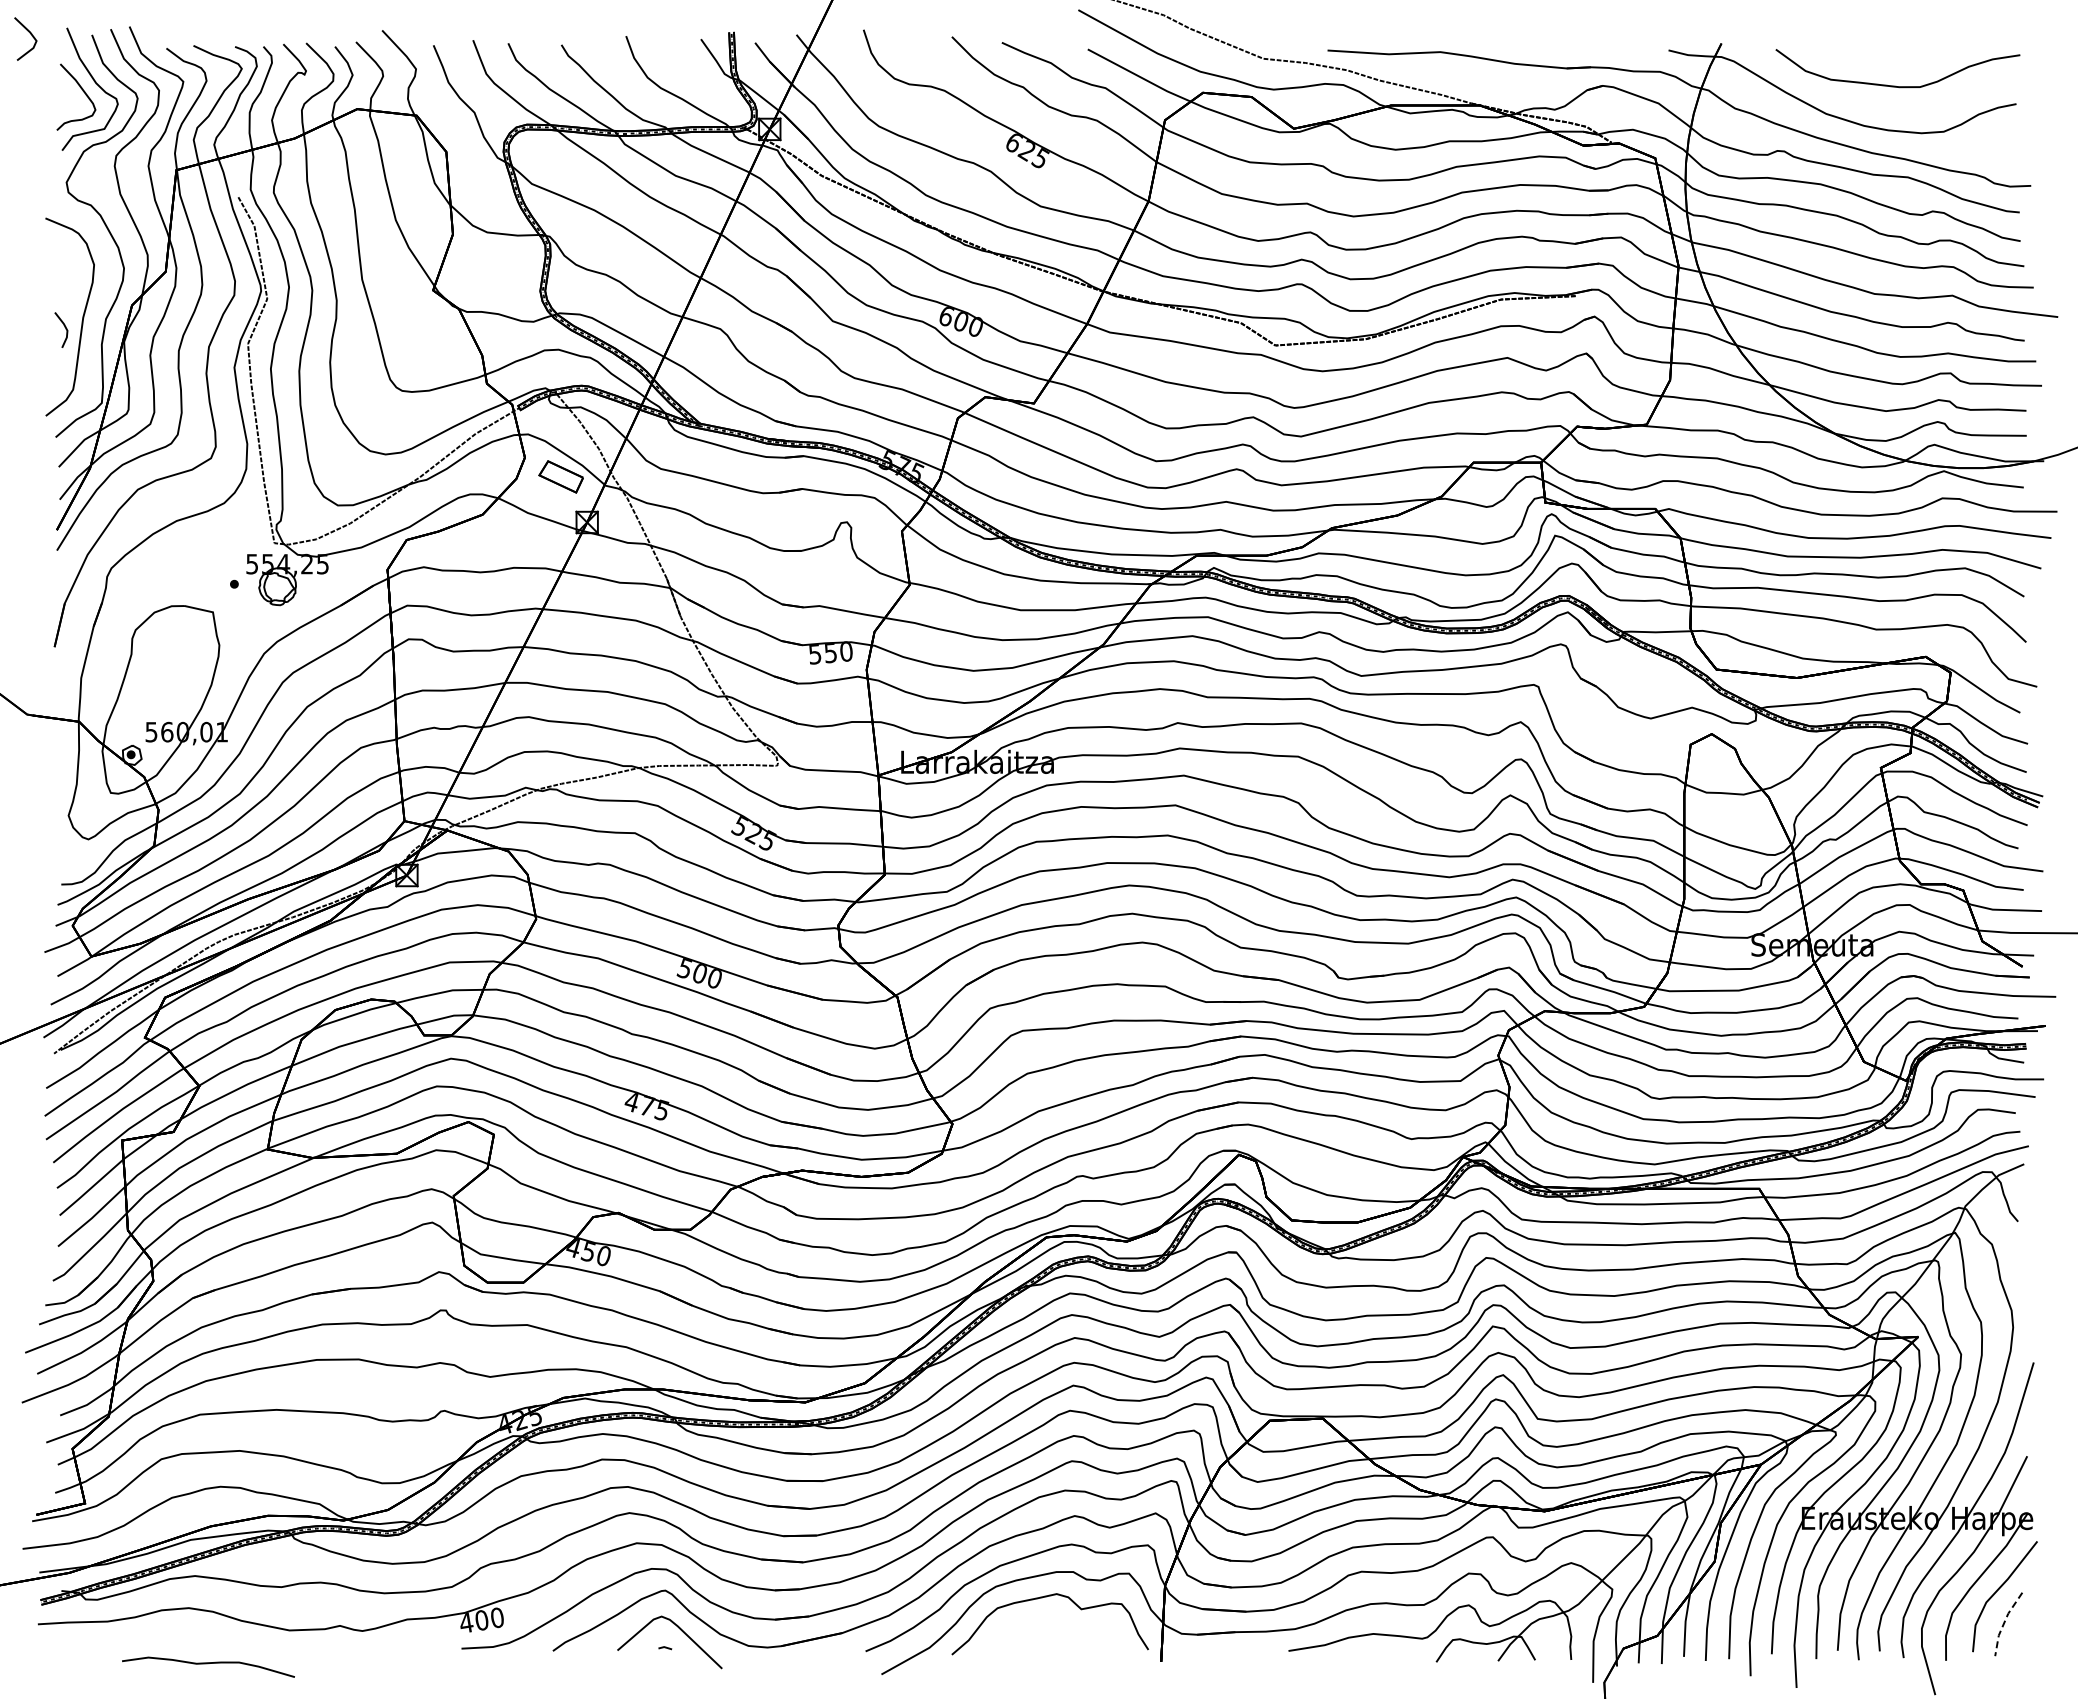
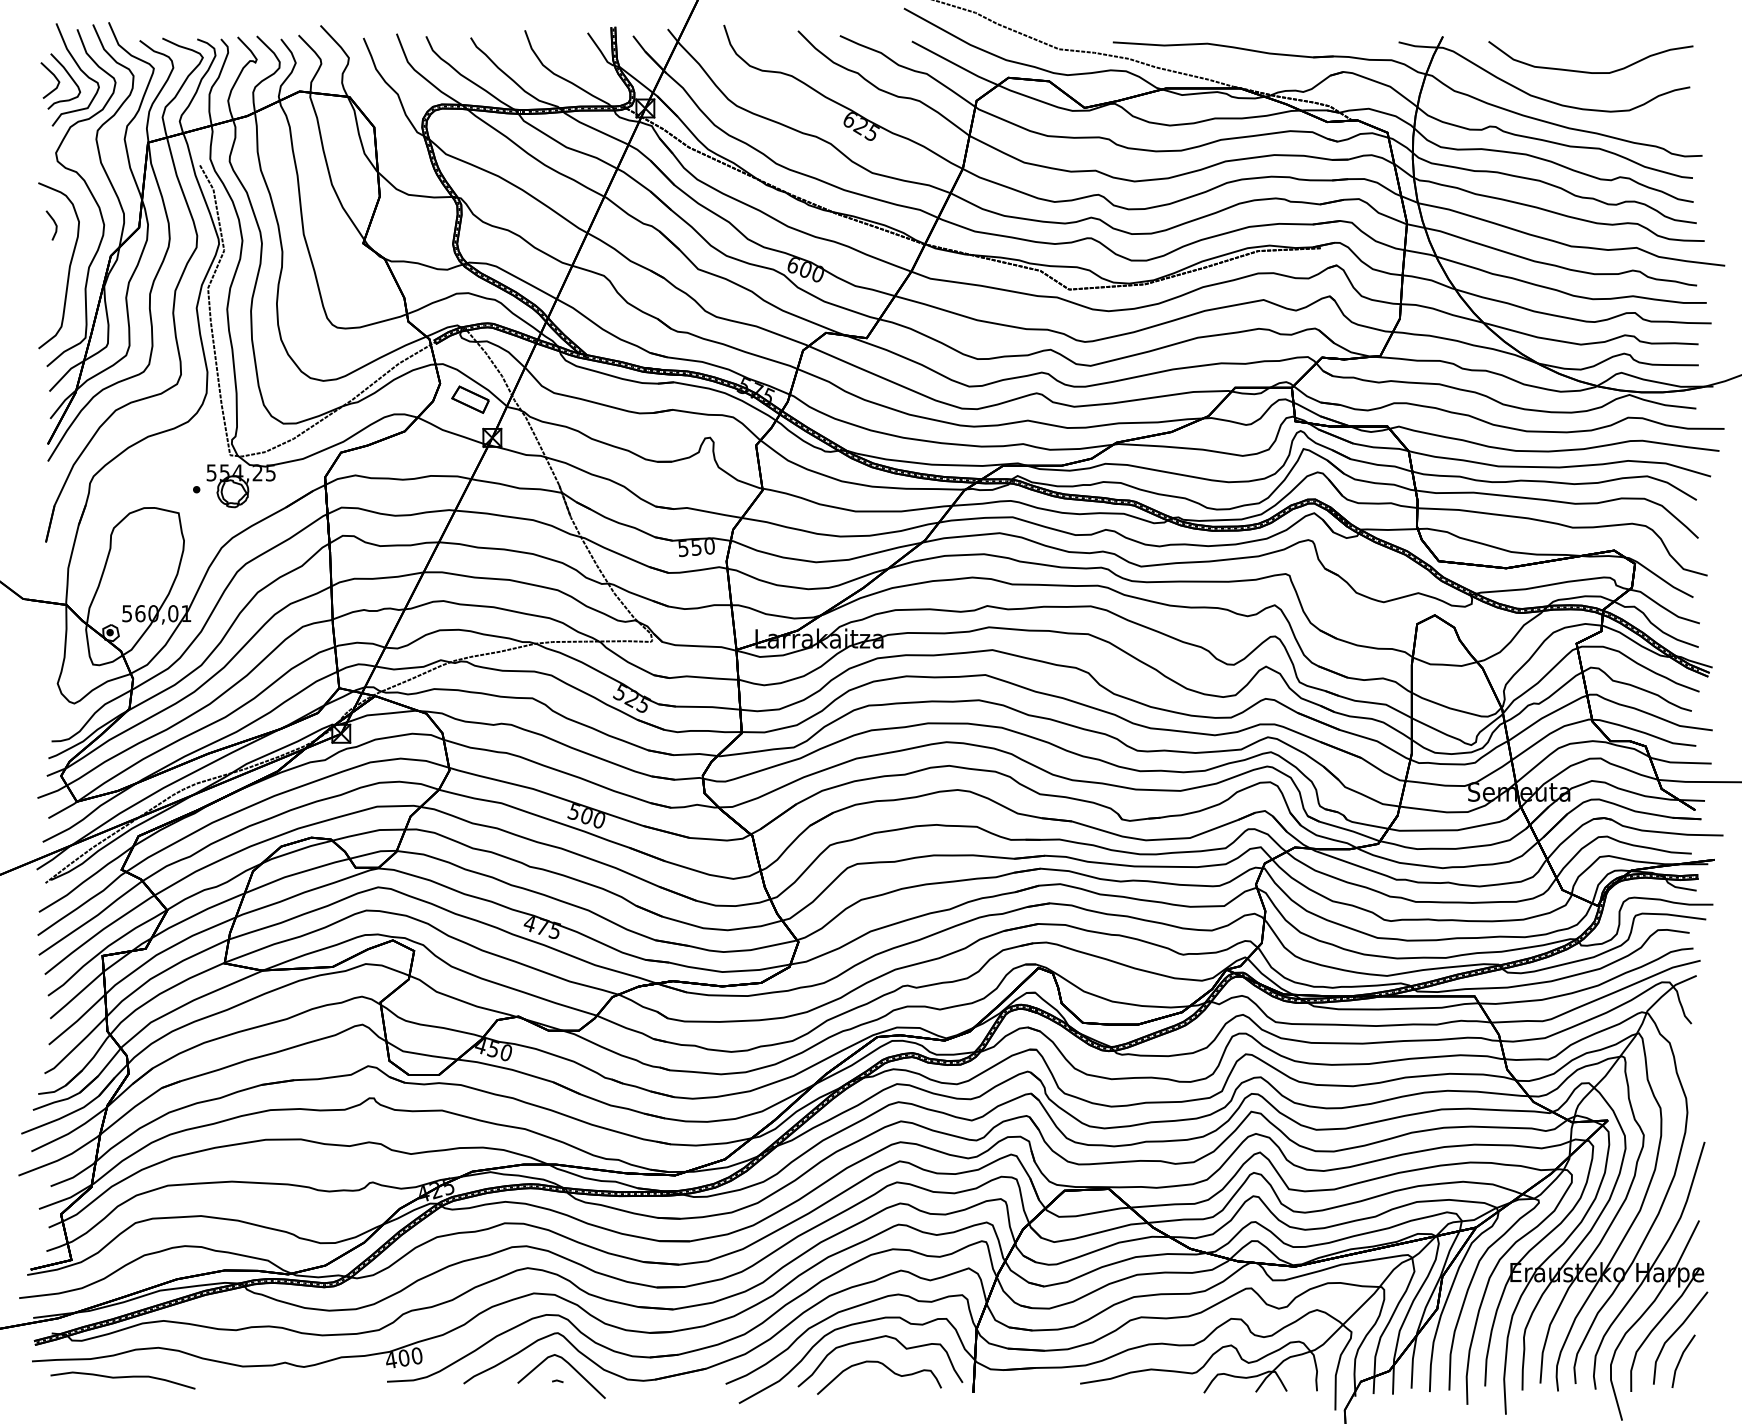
line: (29, 33) -> (53, 75), moved
line: (64, 327) -> (54, 223), moved
line: (2004, 1622) -> (1680, 1359), dashed -> solid
curve: (1057, 1632) -> (886, 1368), added
curve: (208, 1664) -> (122, 1378), moved

